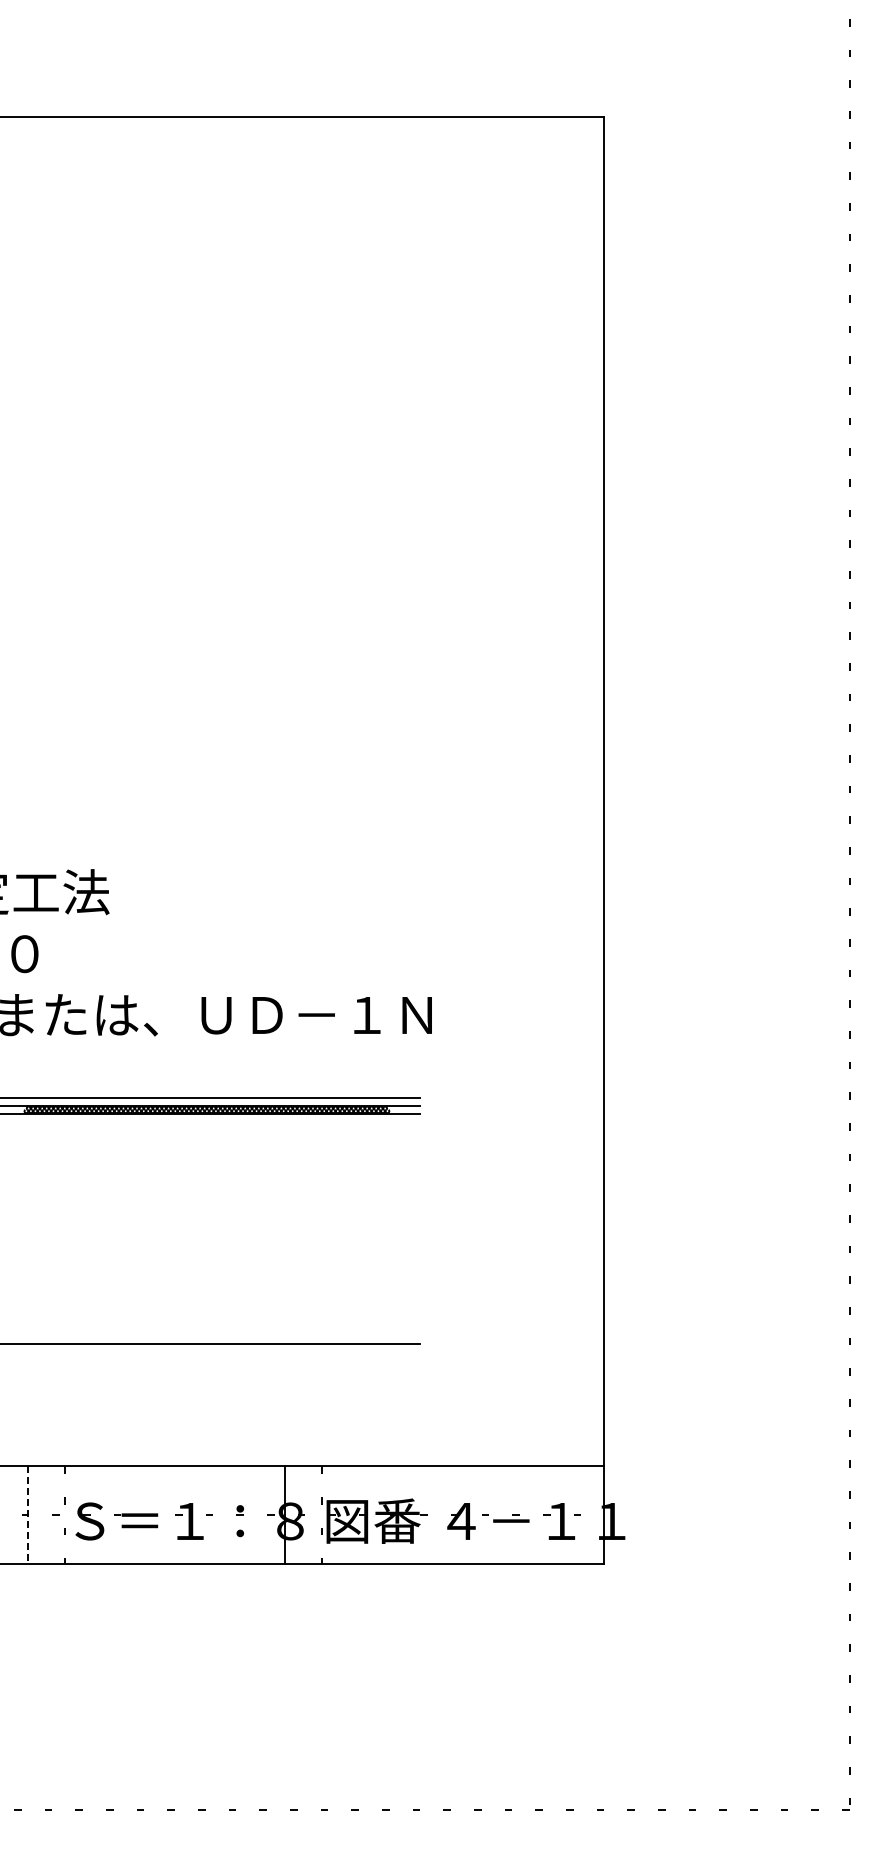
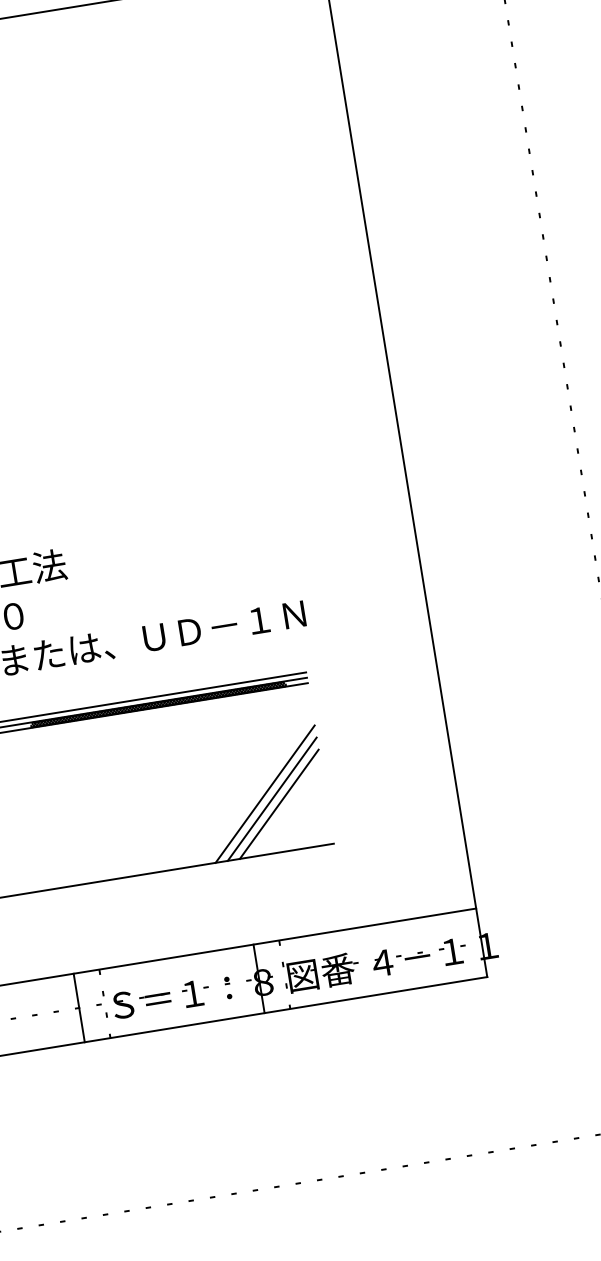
line: (335, 1258) -> (265, 793), added
line: (344, 1267) -> (272, 799), added
line: (352, 1276) -> (278, 804), added
line: (27, 1515) -> (79, 1008), dashed -> solid

